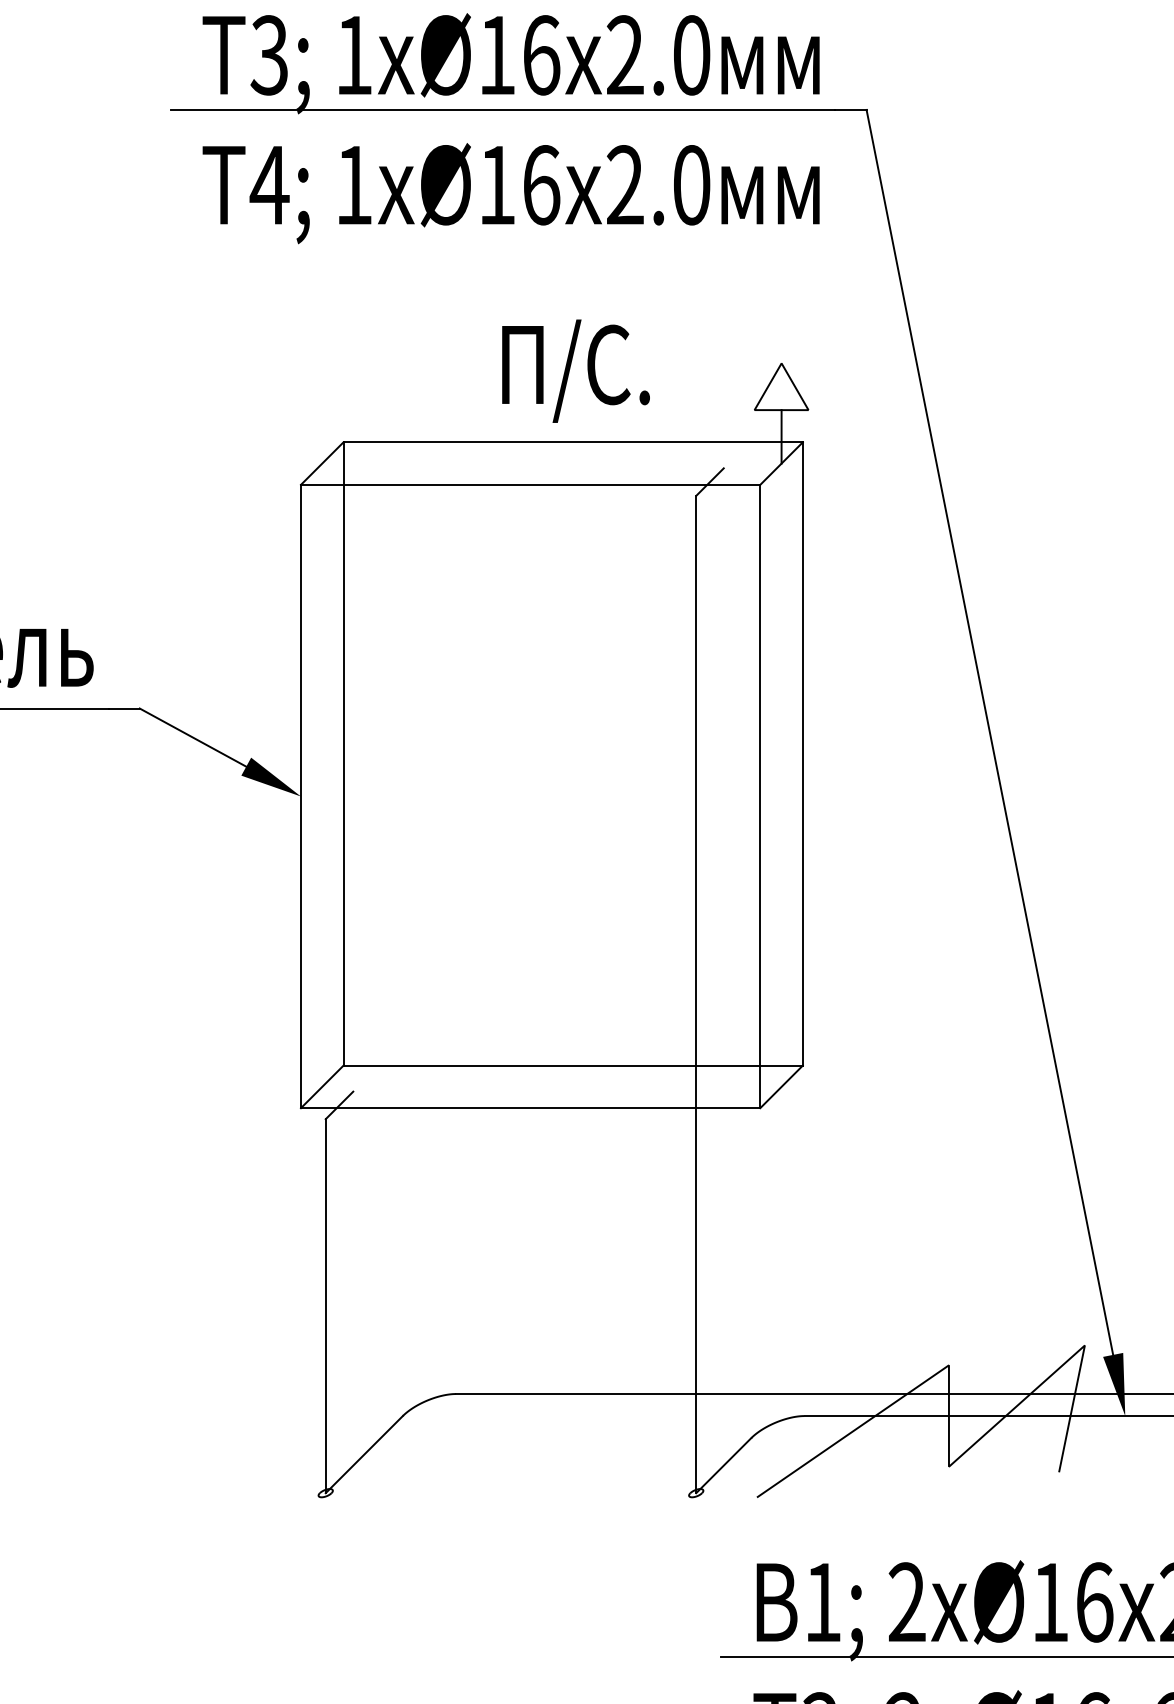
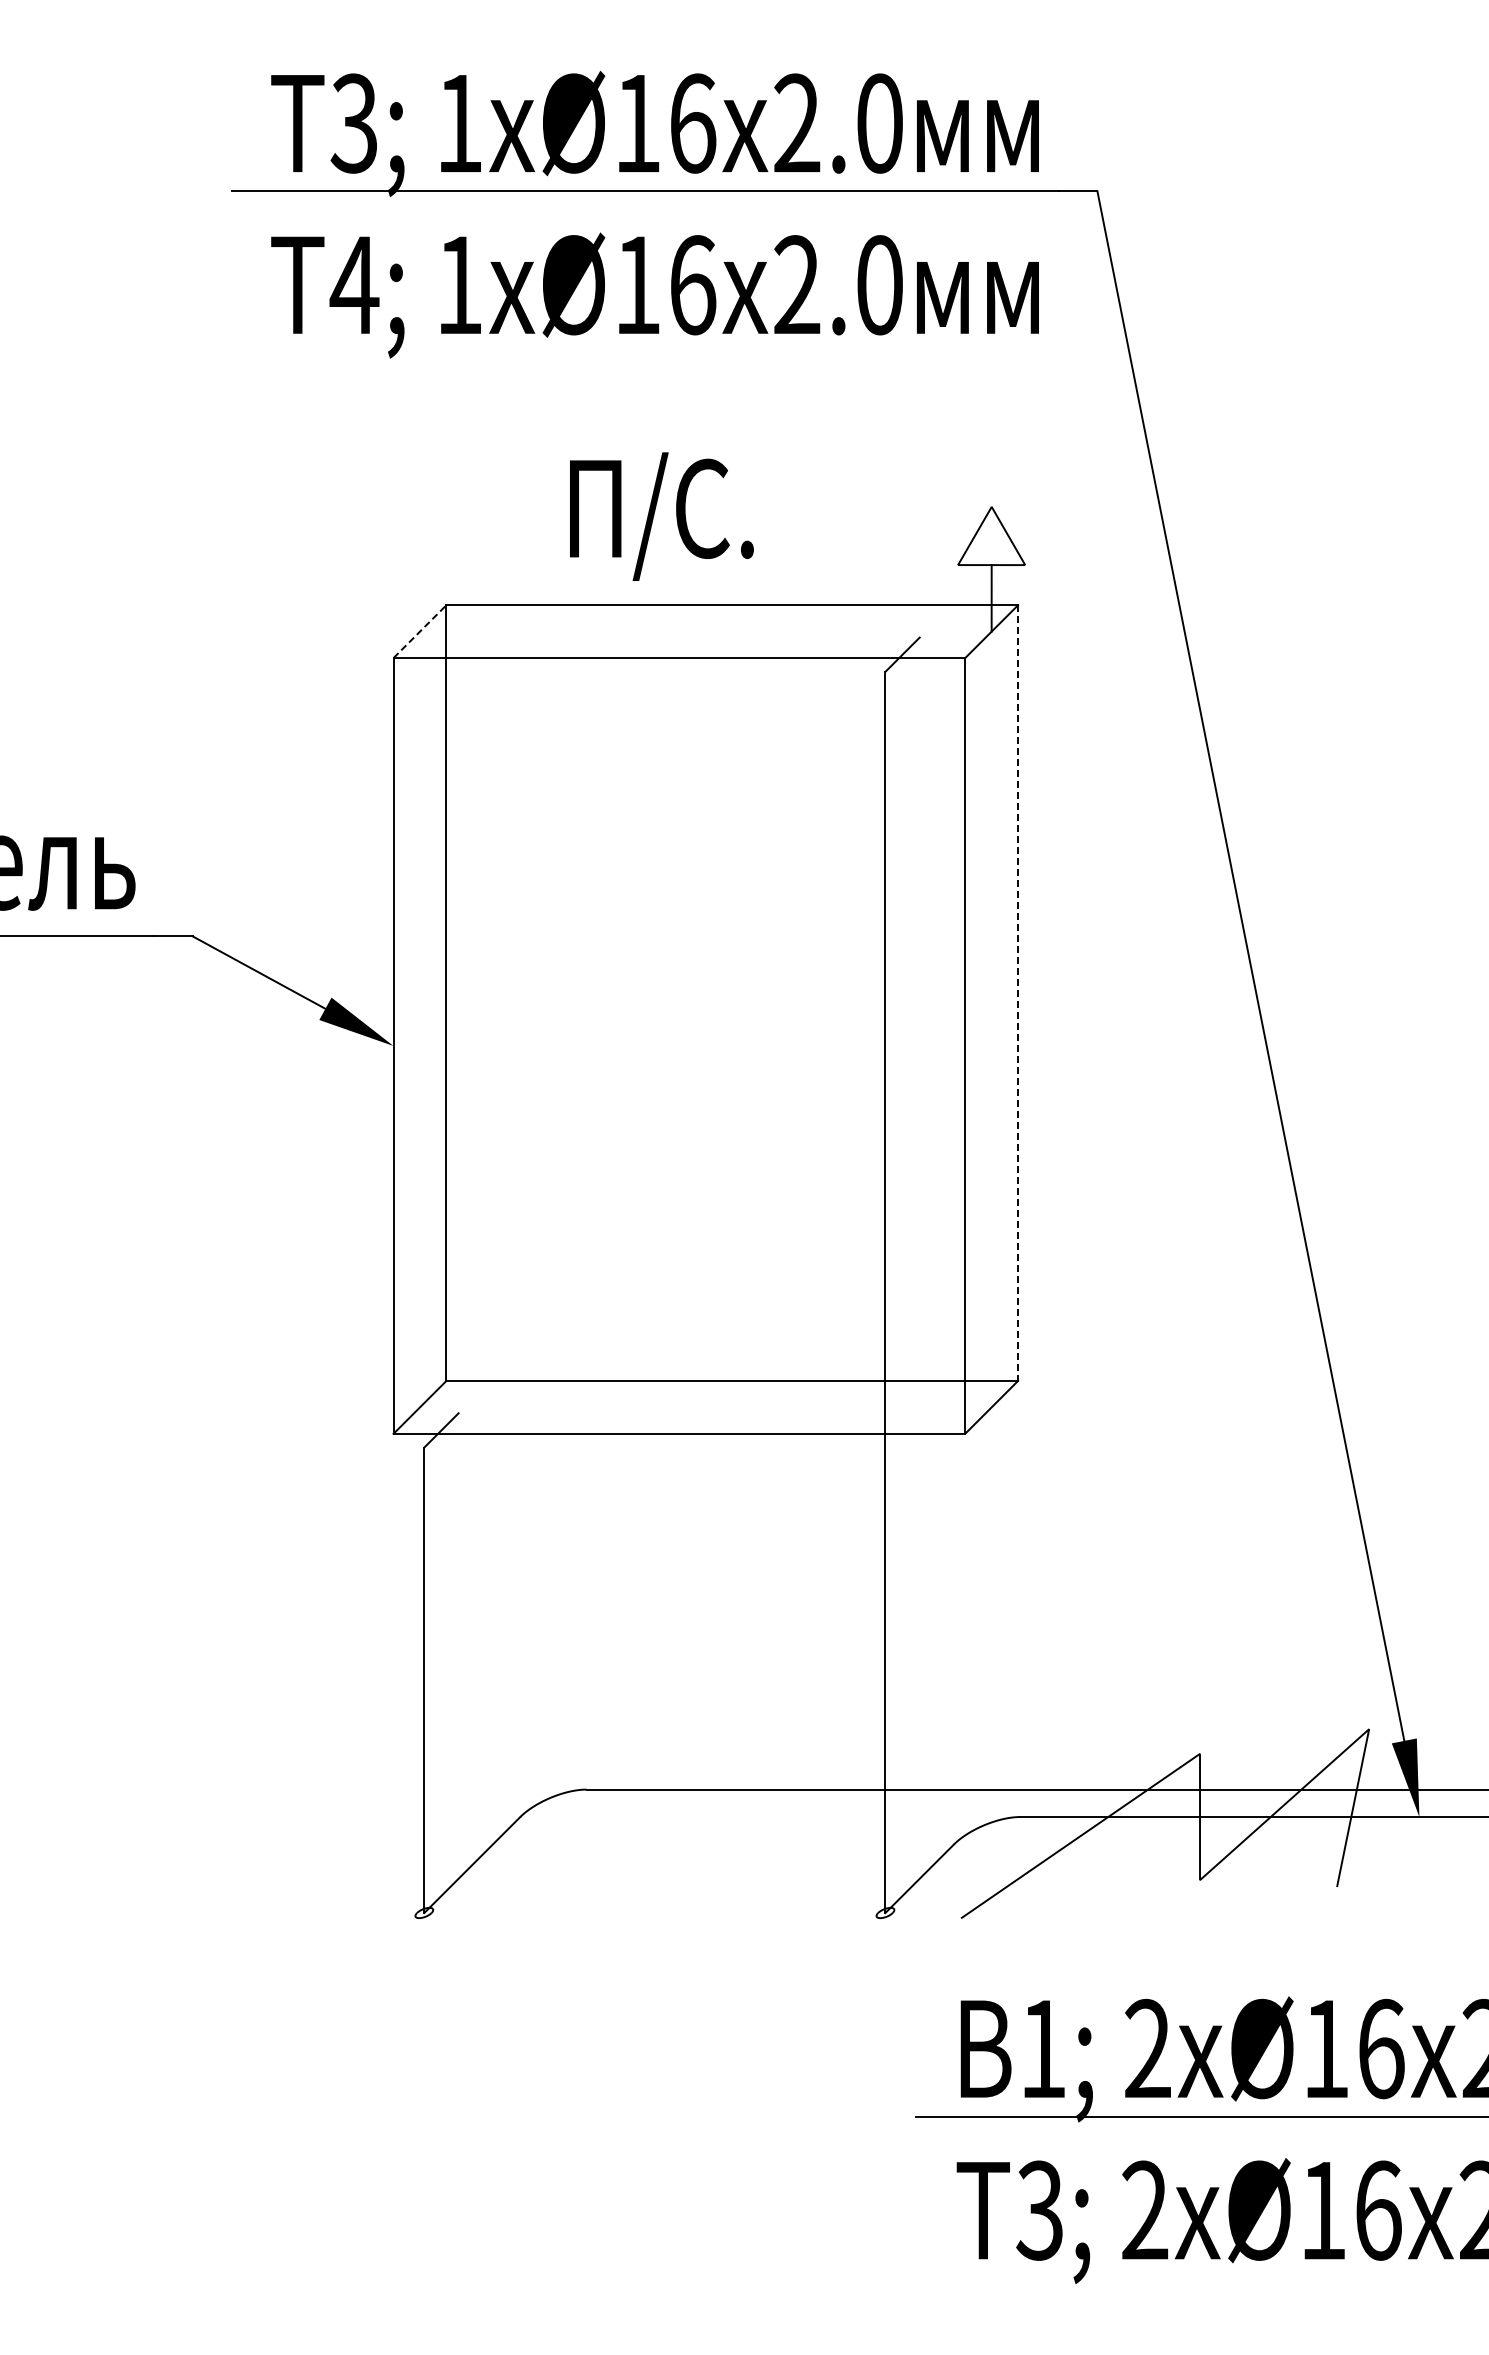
text: (575, 371) -> (661, 516), moved
line: (322, 463) -> (420, 631), solid -> dashed
line: (803, 754) -> (1018, 993), solid -> dashed

